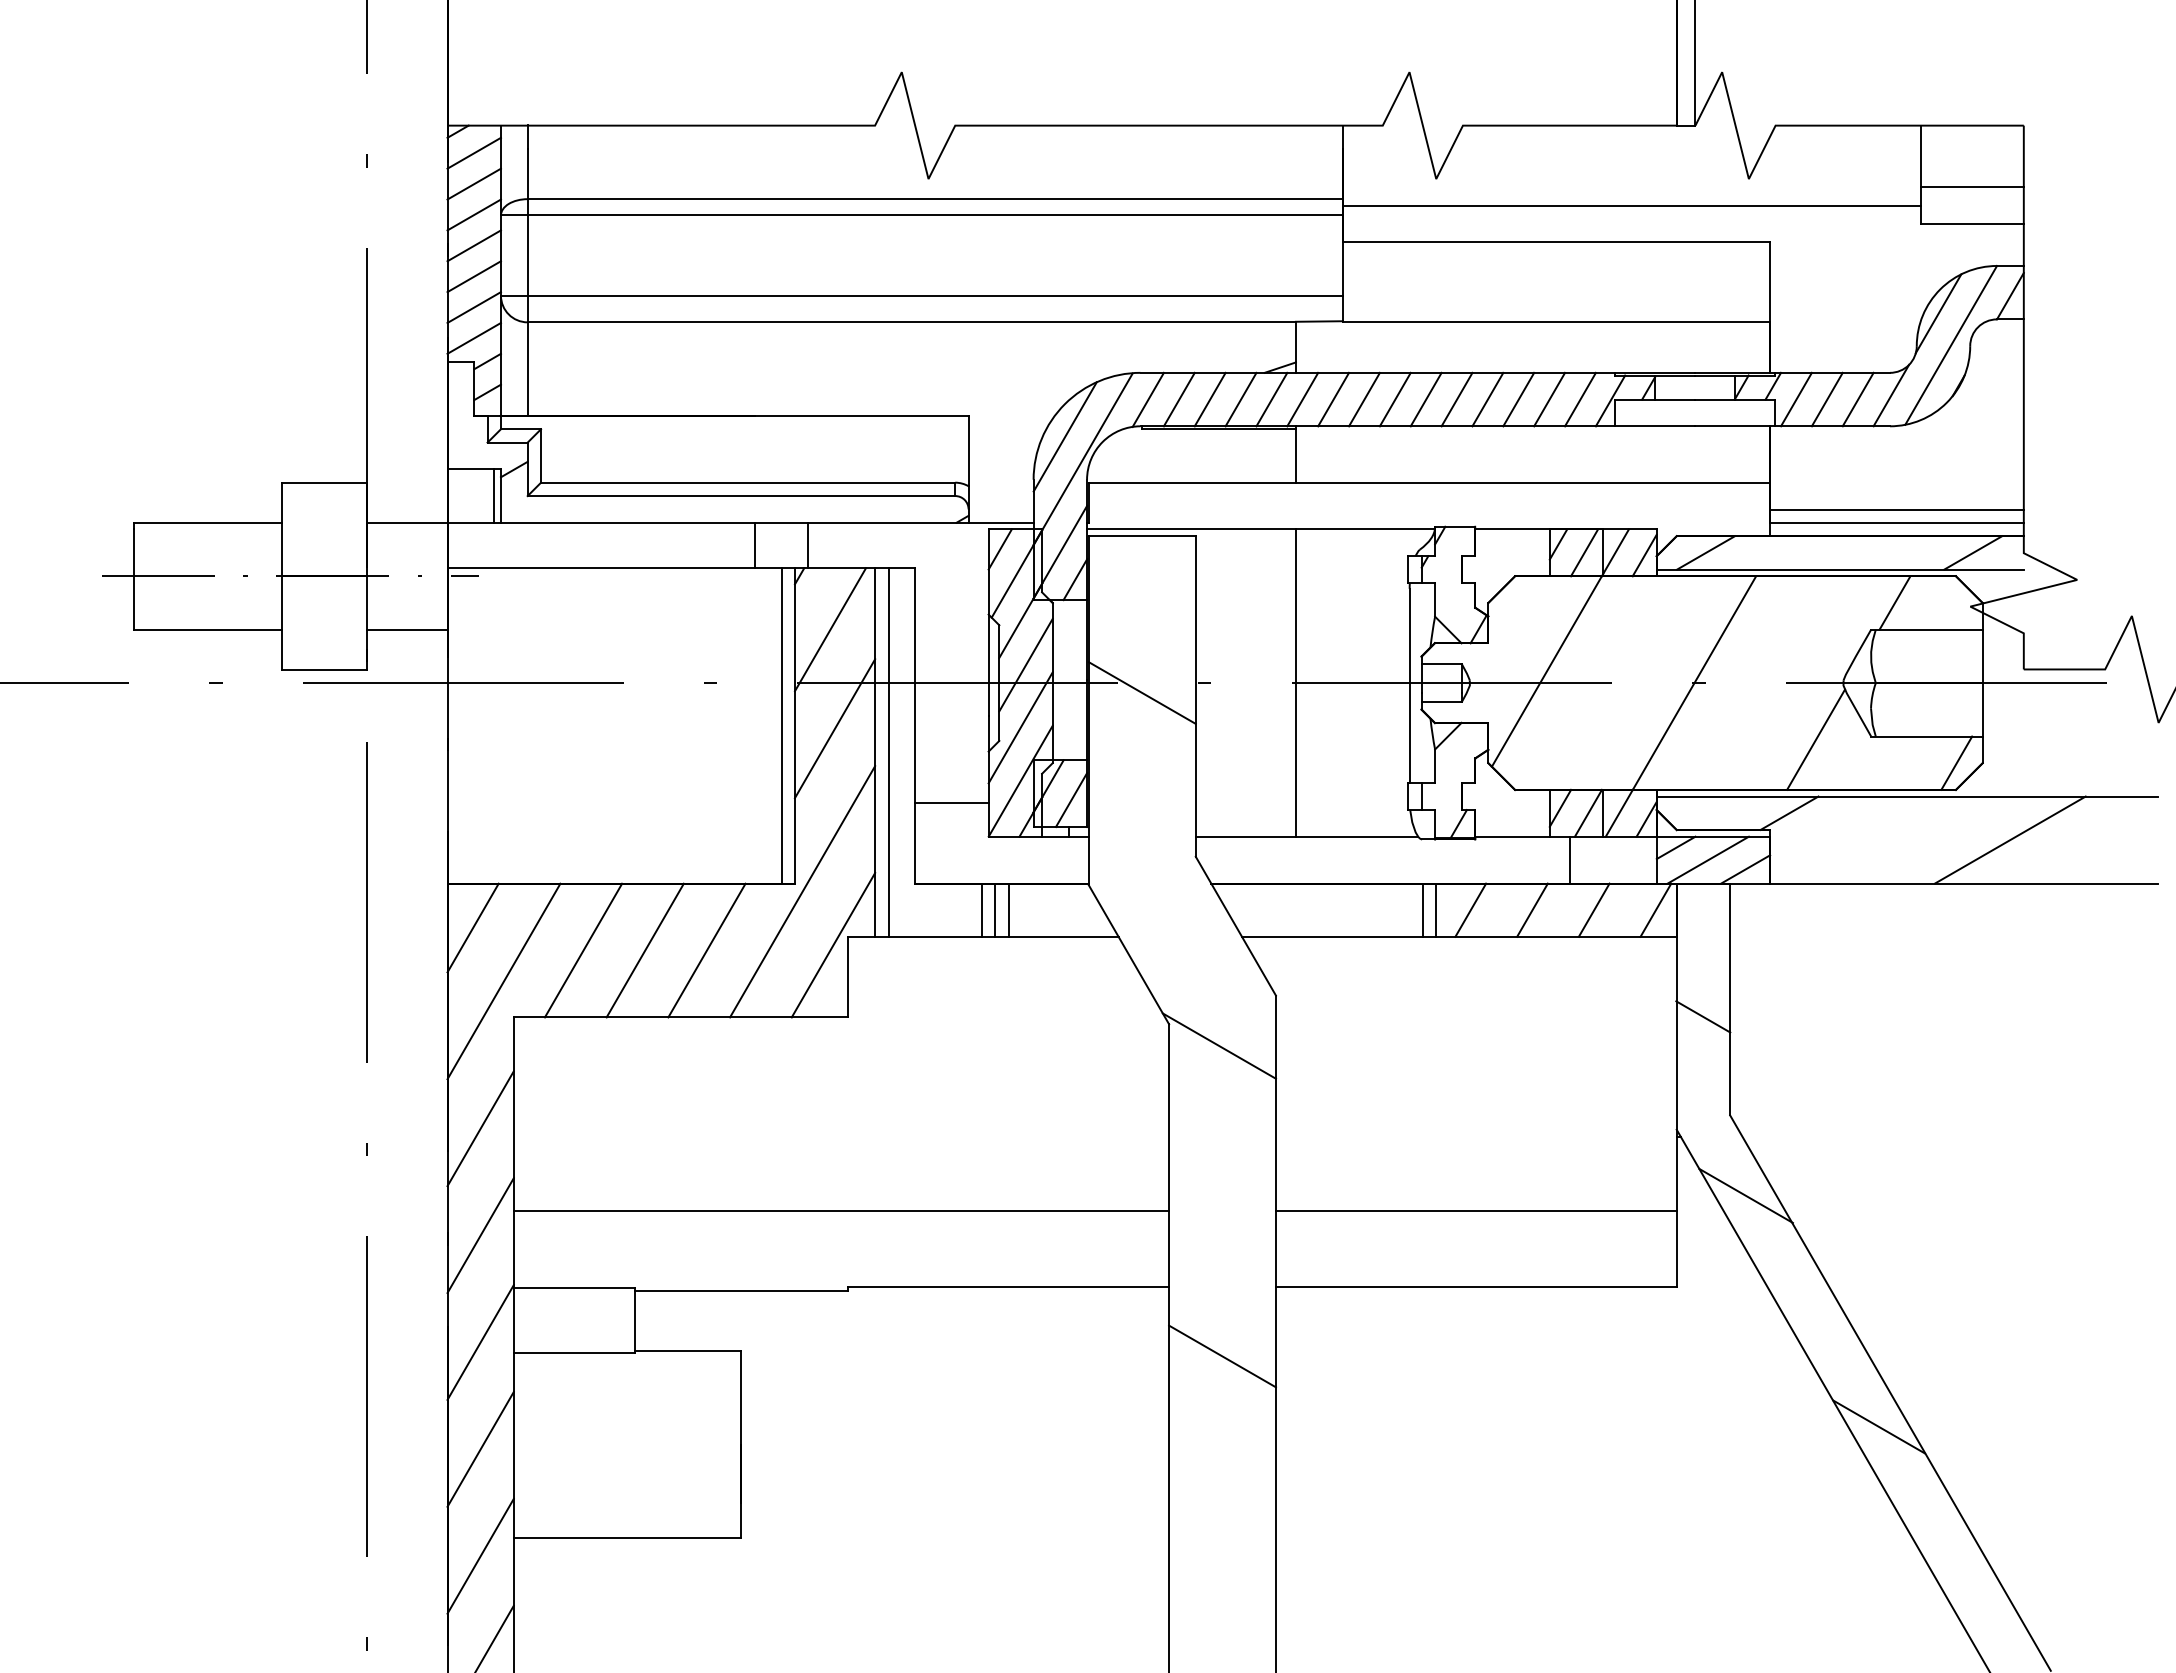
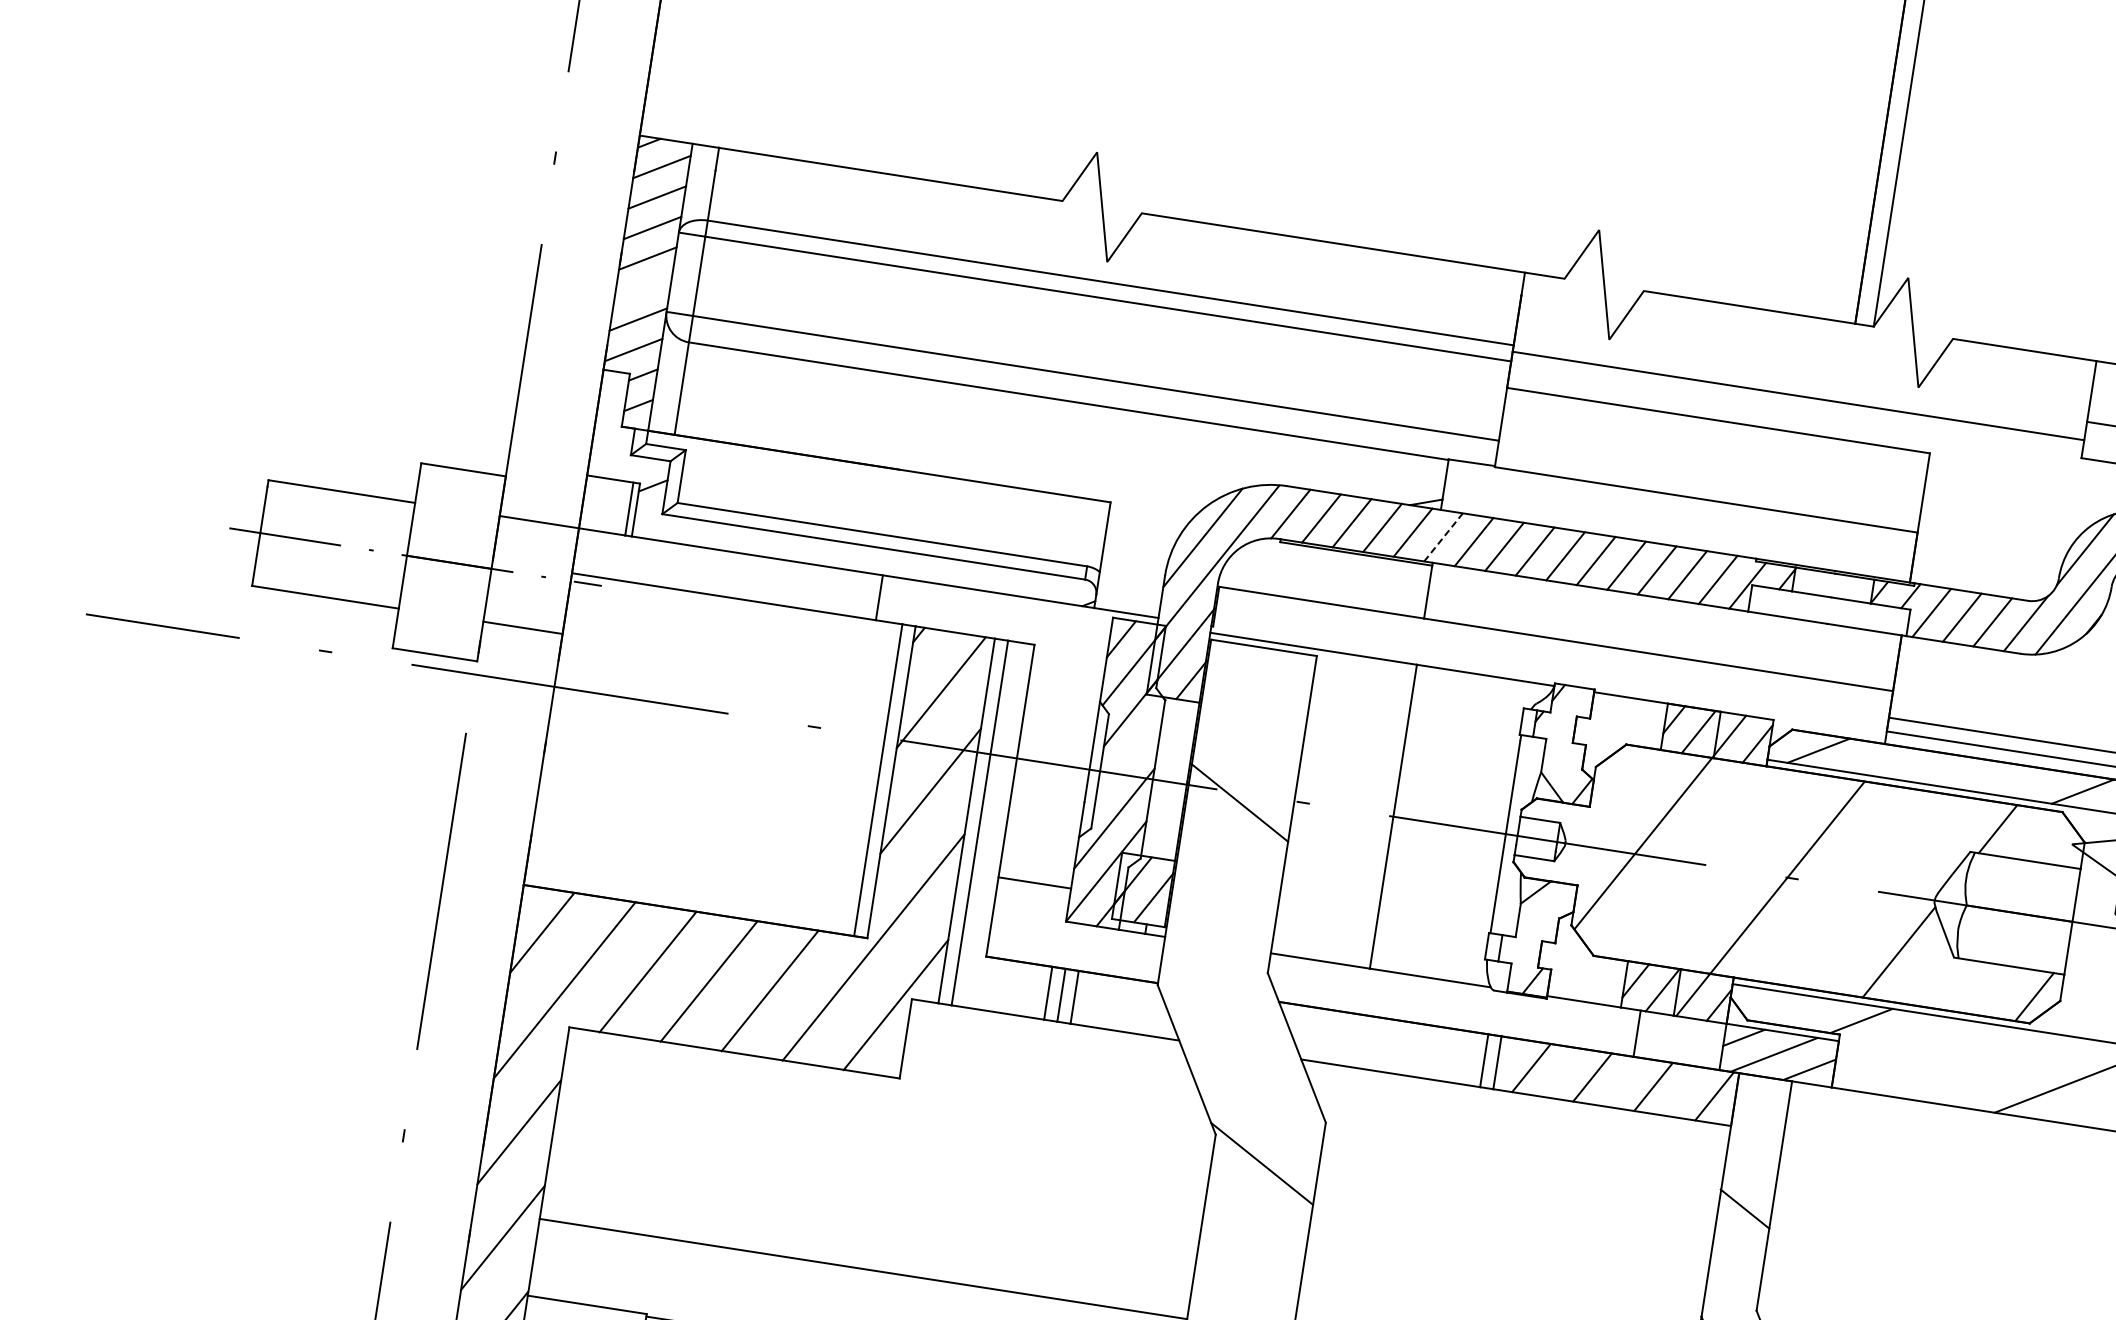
line: (473, 276) -> (642, 288), removed
line: (1302, 399) -> (1443, 537), solid -> dashed
line: (808, 545) -> (932, 606), removed
line: (1025, 664) -> (1128, 756), removed

